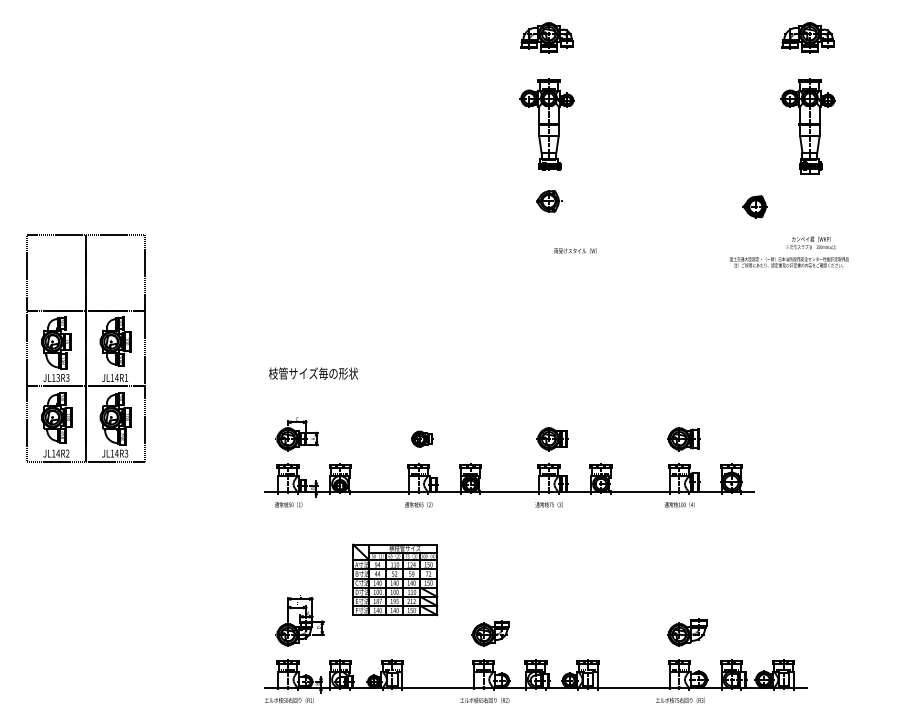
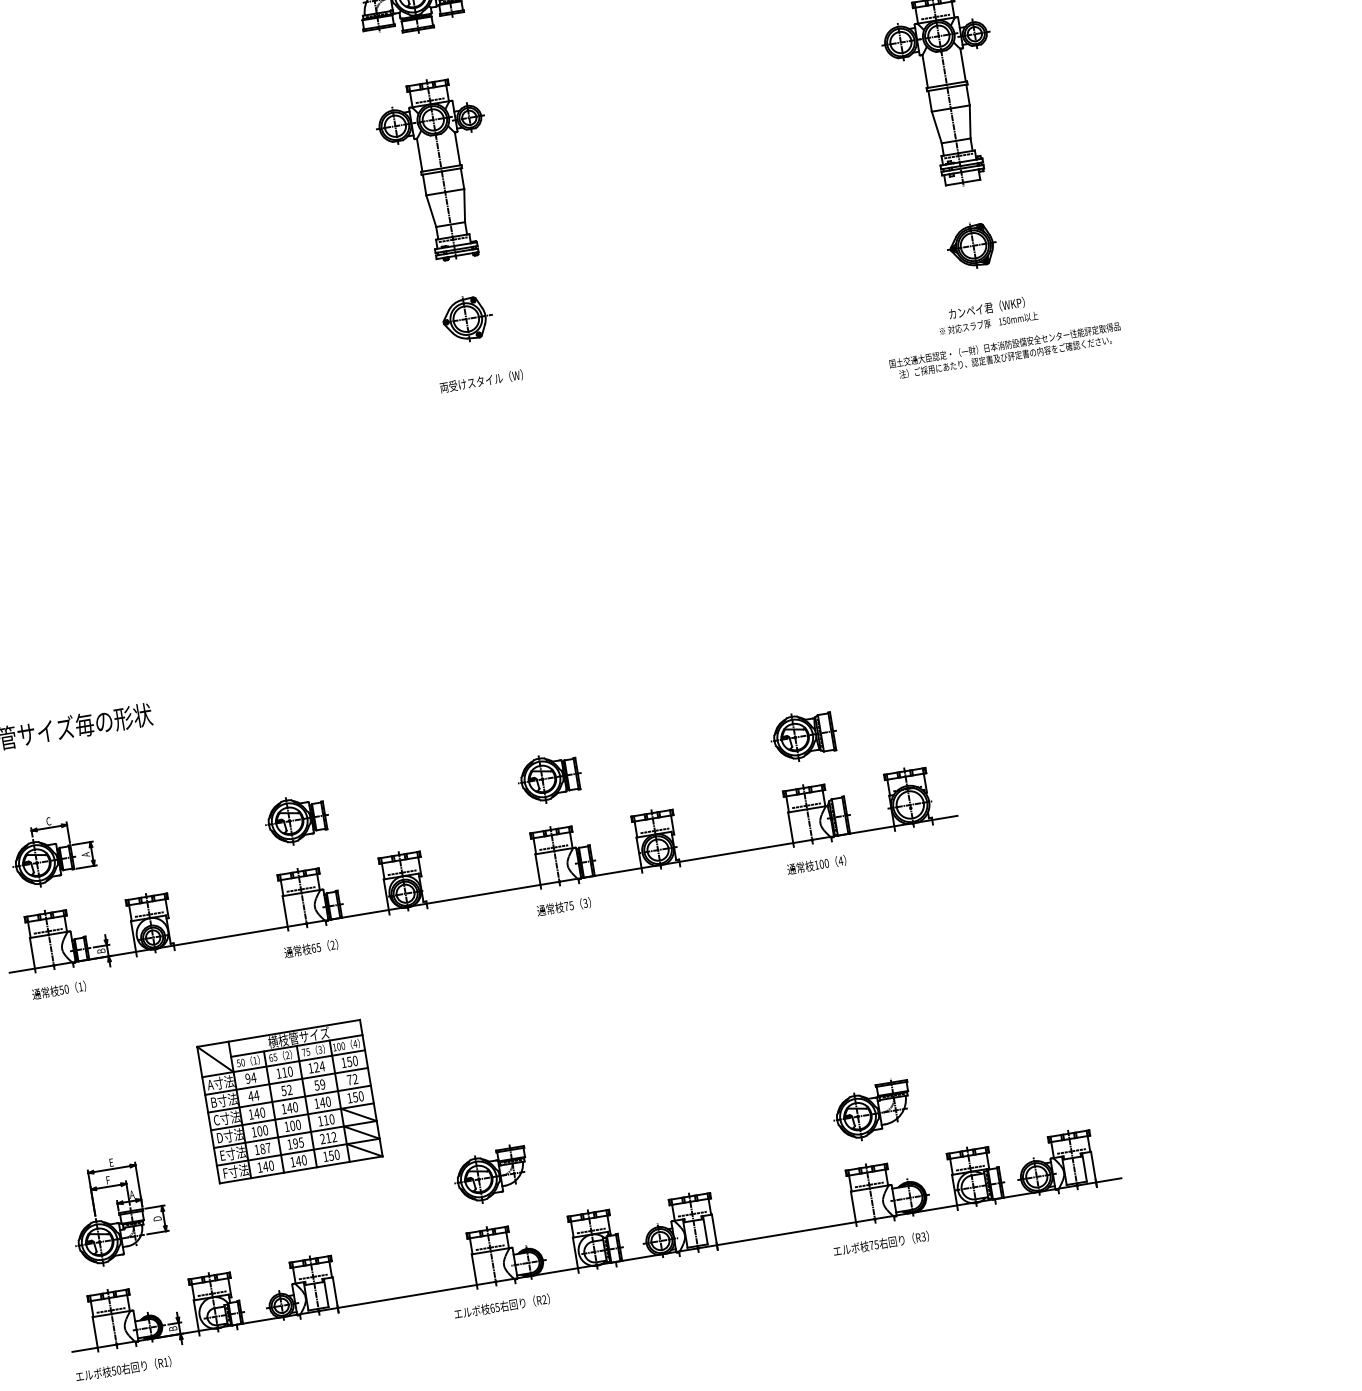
part: (754, 206) -> (970, 245), moved
text: (575, 250) -> (481, 380), moved
text: (789, 262) -> (1006, 351), moved
part: (422, 439) -> (297, 820), size x1.43

